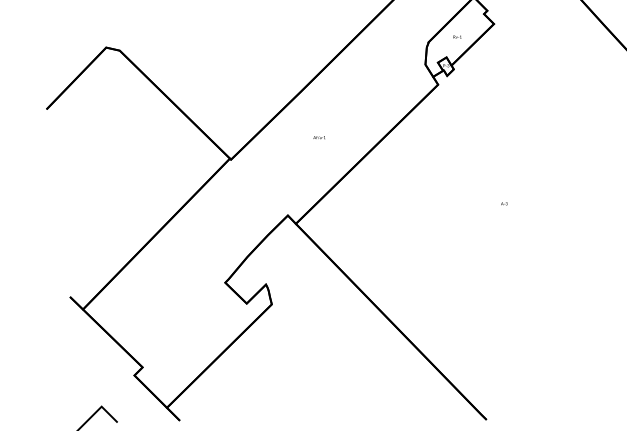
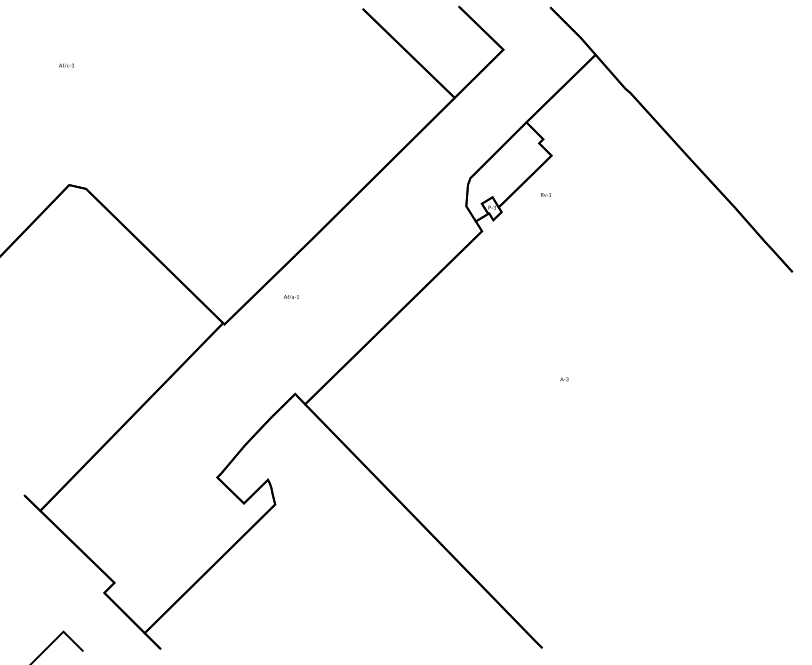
text: (457, 36) -> (546, 194), moved
text: (319, 137) -> (291, 296), moved

